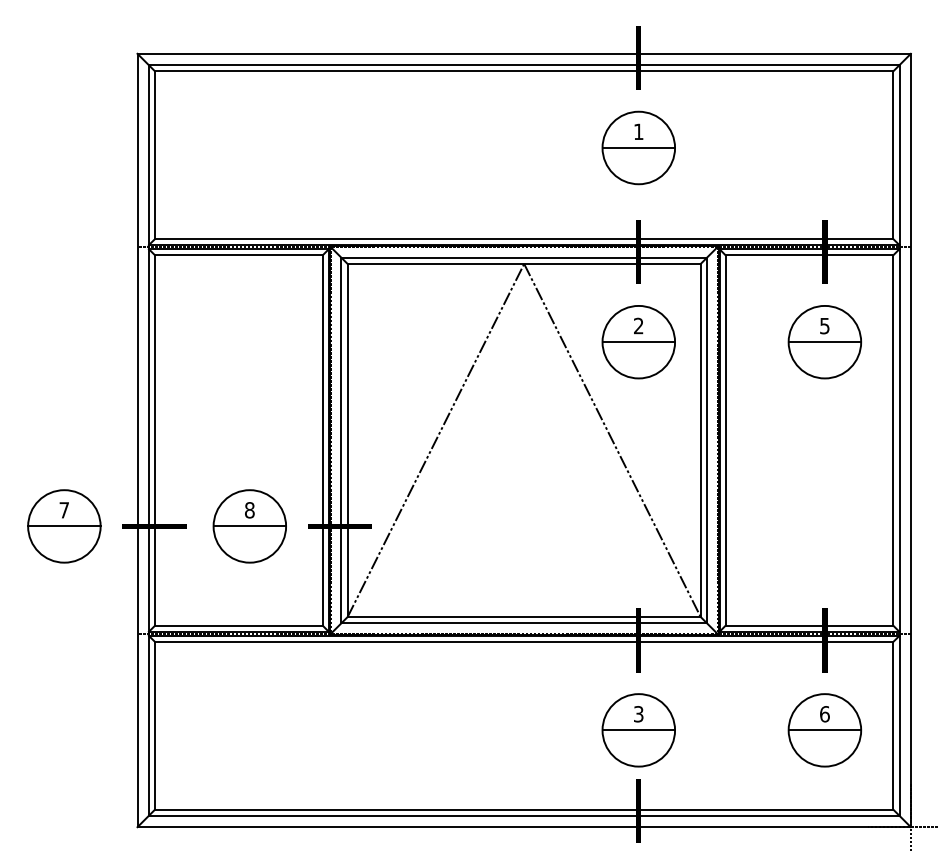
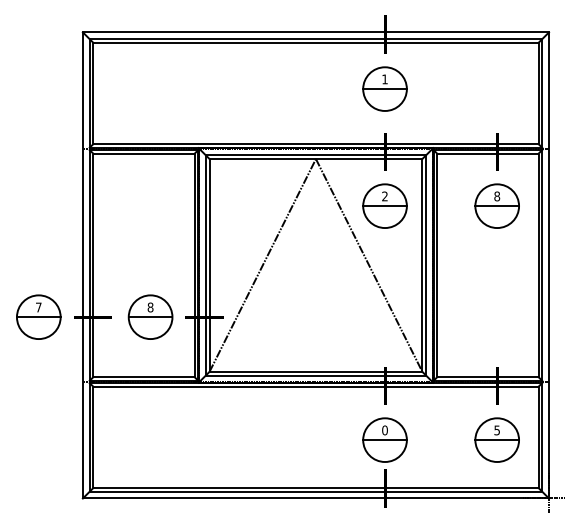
text: (825, 326) -> (497, 196), 5 -> 8
text: (637, 714) -> (384, 430), 3 -> 0
text: (825, 714) -> (497, 430), 6 -> 5

